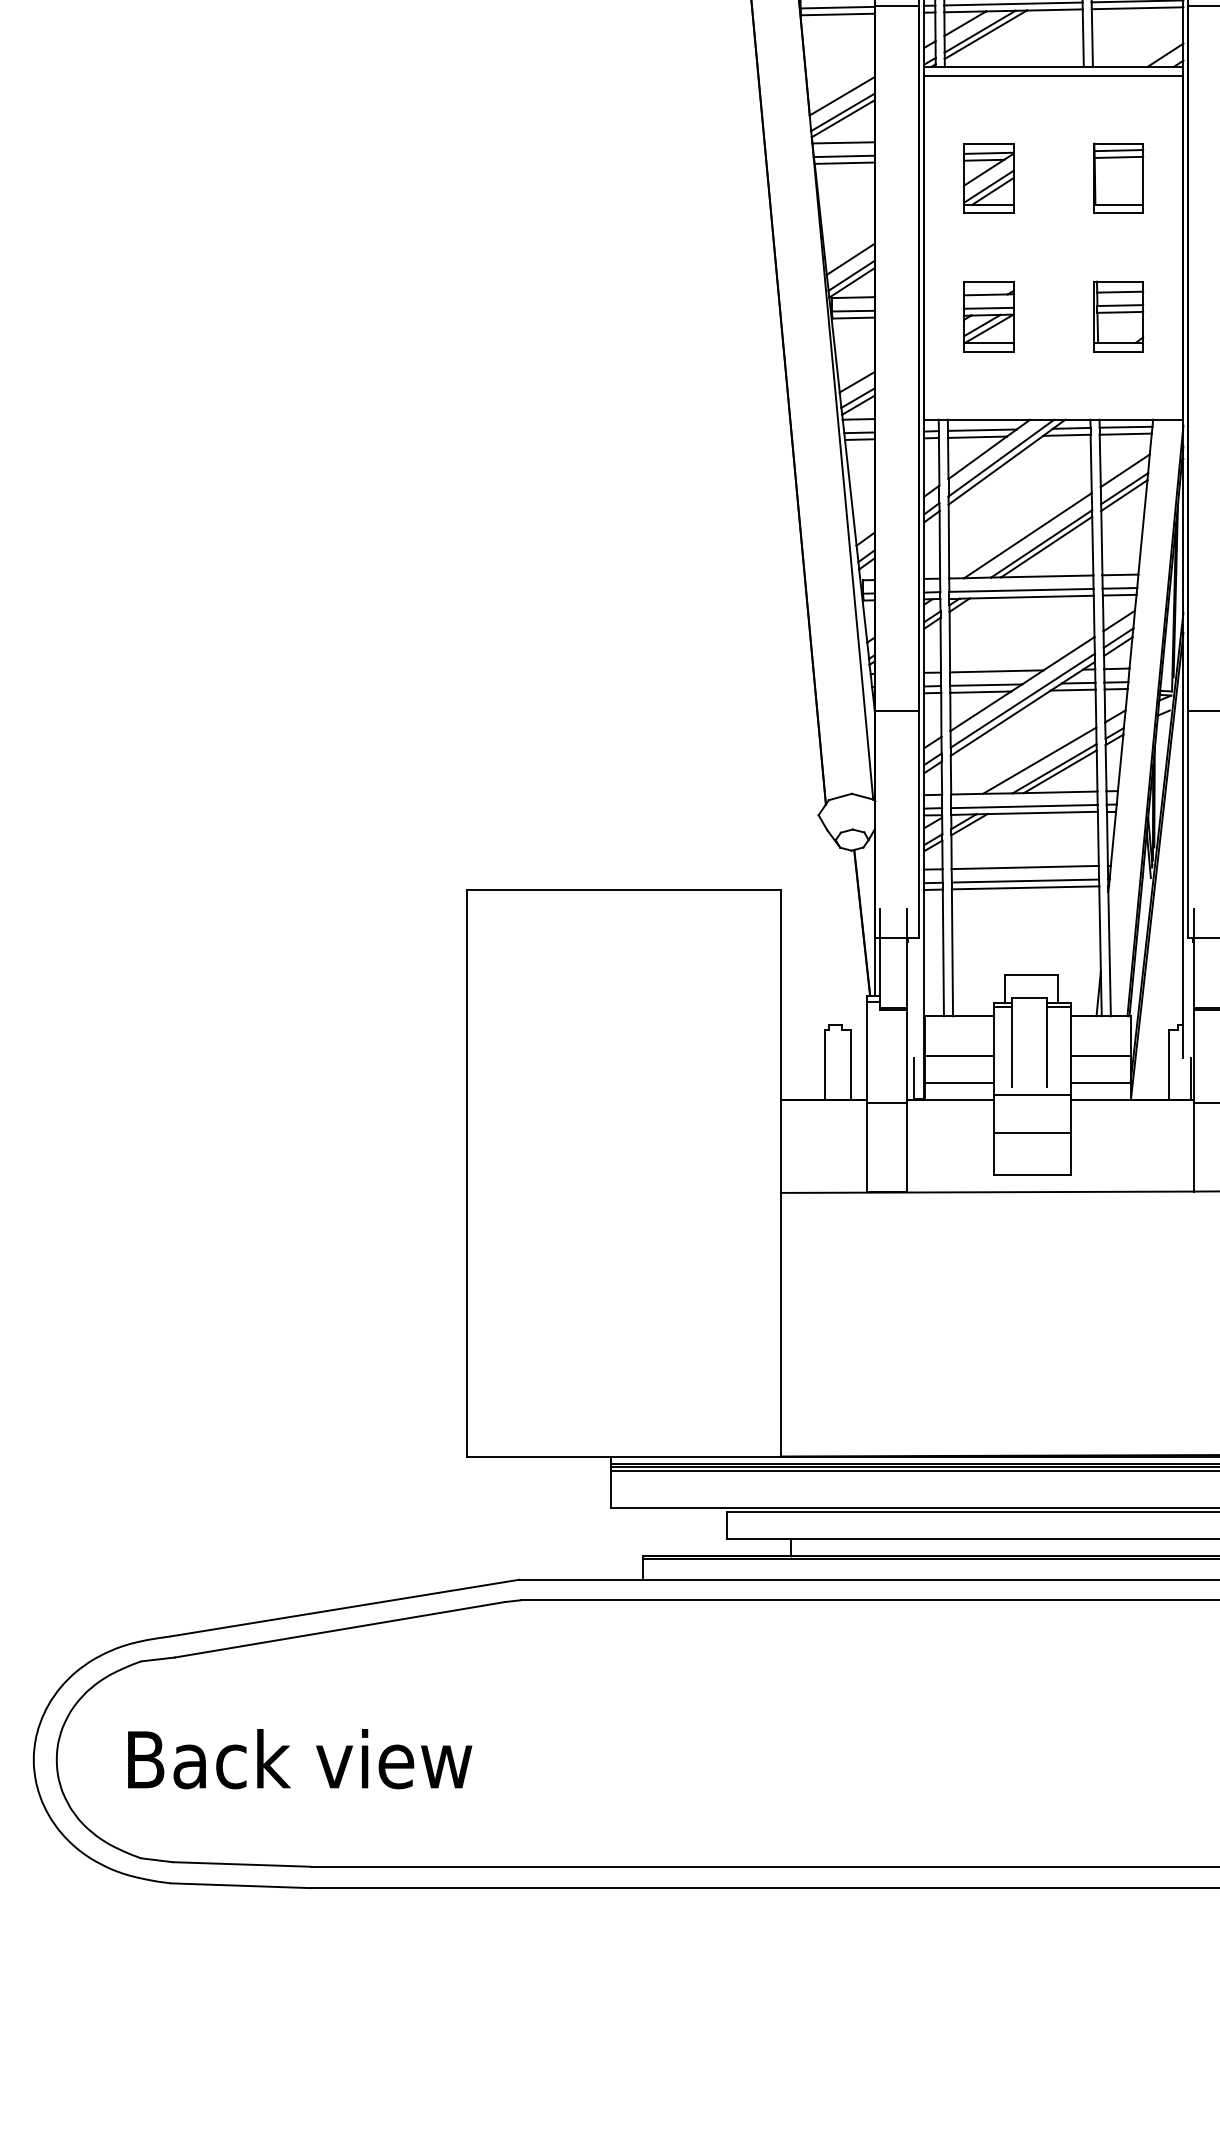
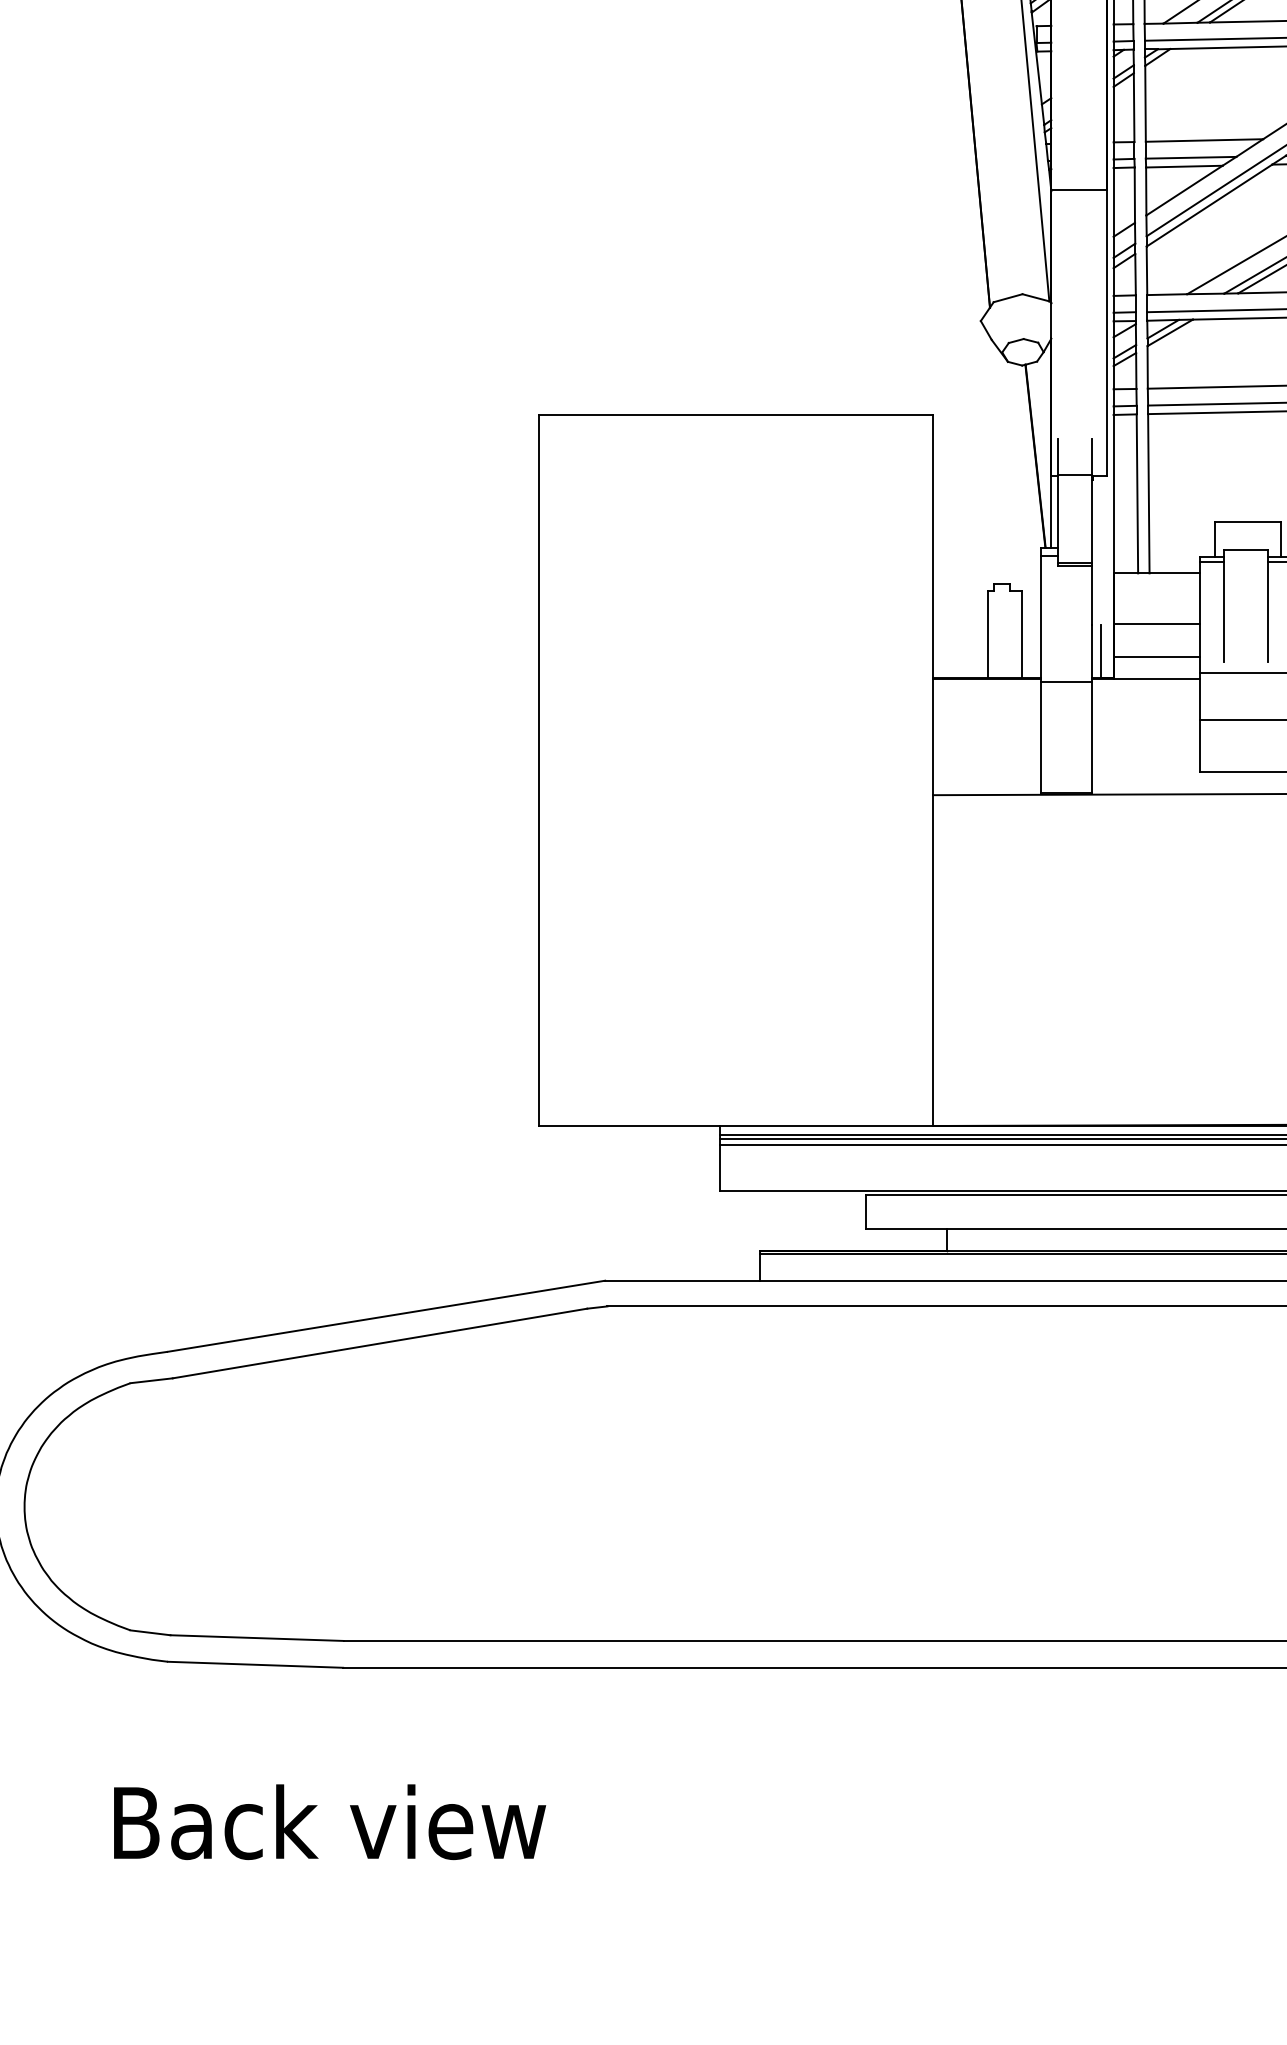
text: (300, 1759) -> (330, 1822), moved

